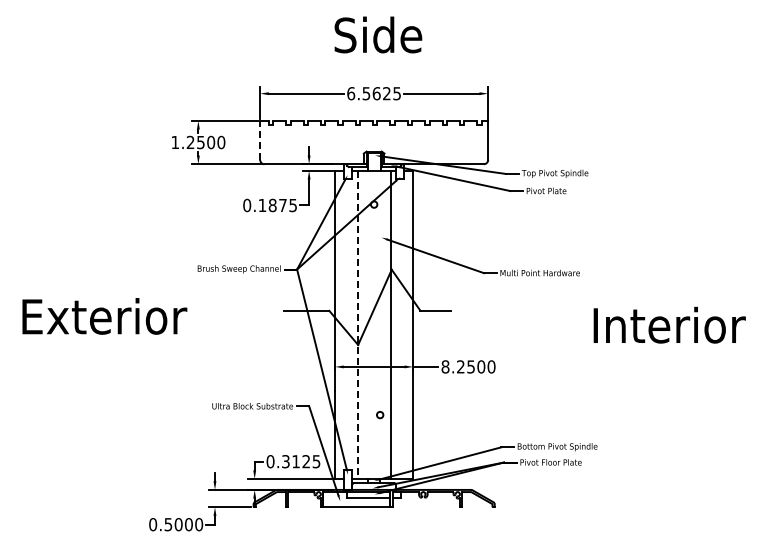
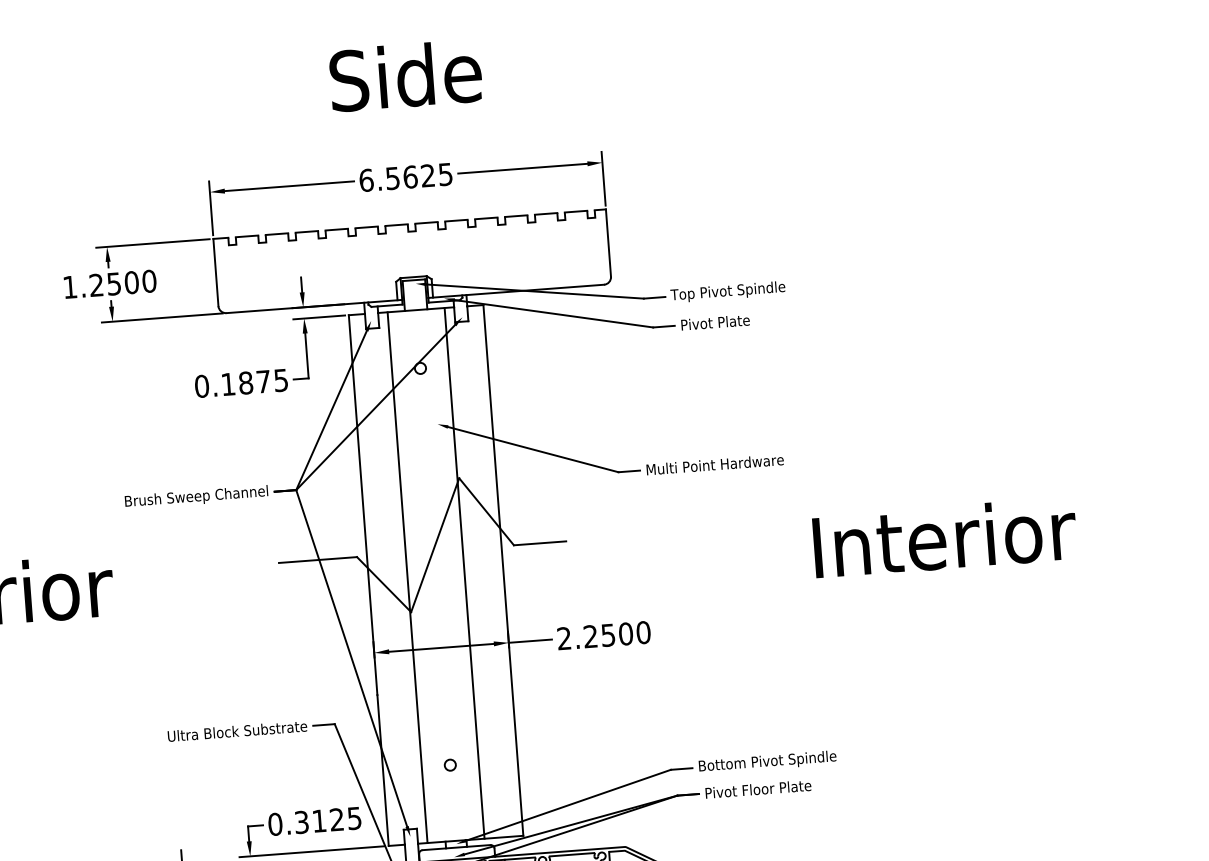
line: (260, 140) -> (216, 272), dashed -> solid
line: (357, 325) -> (407, 578), dashed -> solid
text: (445, 366) -> (564, 637), 8.2500 -> 2.2500
circle: (380, 415) -> (450, 765), moved

